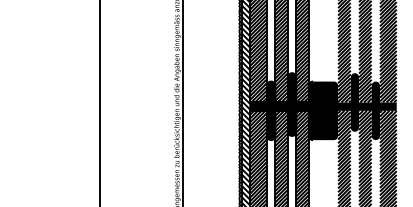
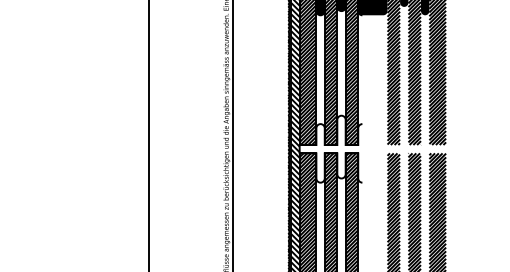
fill: (323, 105) -> (372, 148), removed

